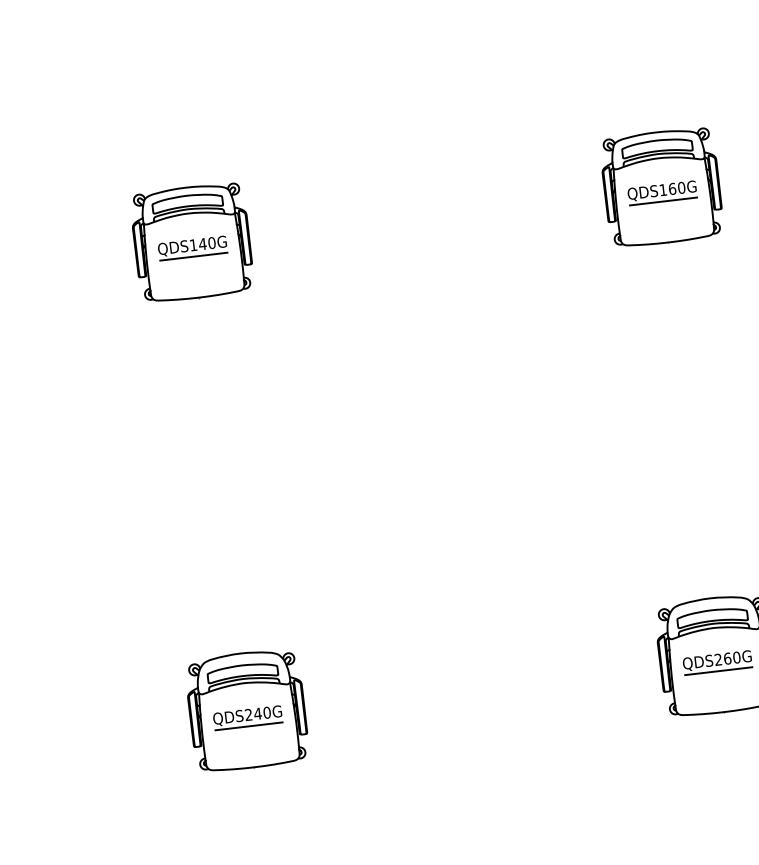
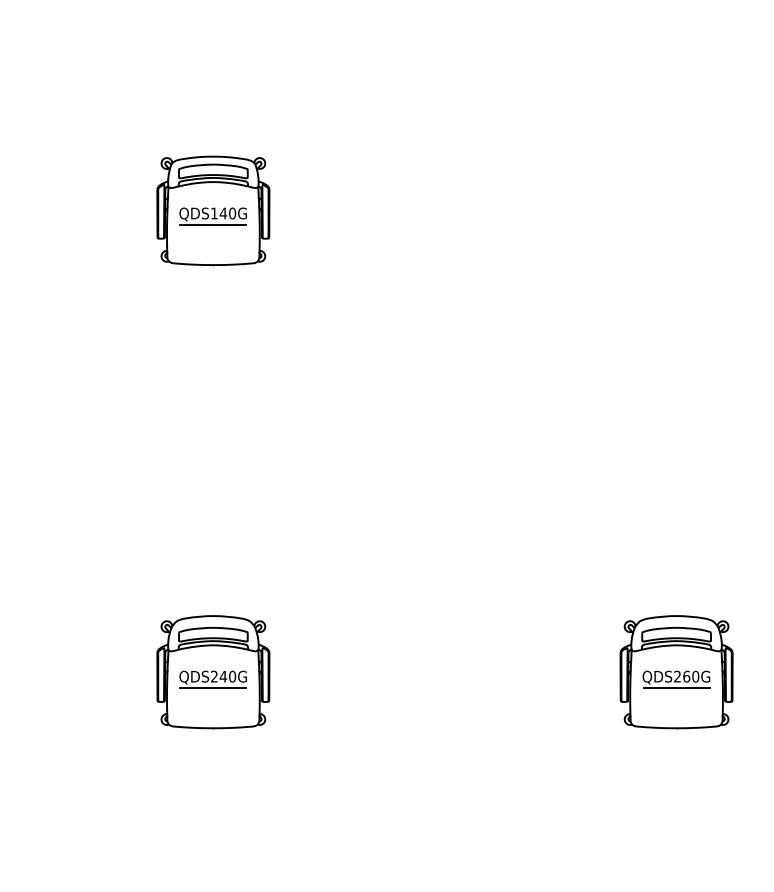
part: (661, 187) -> (676, 210), removed

